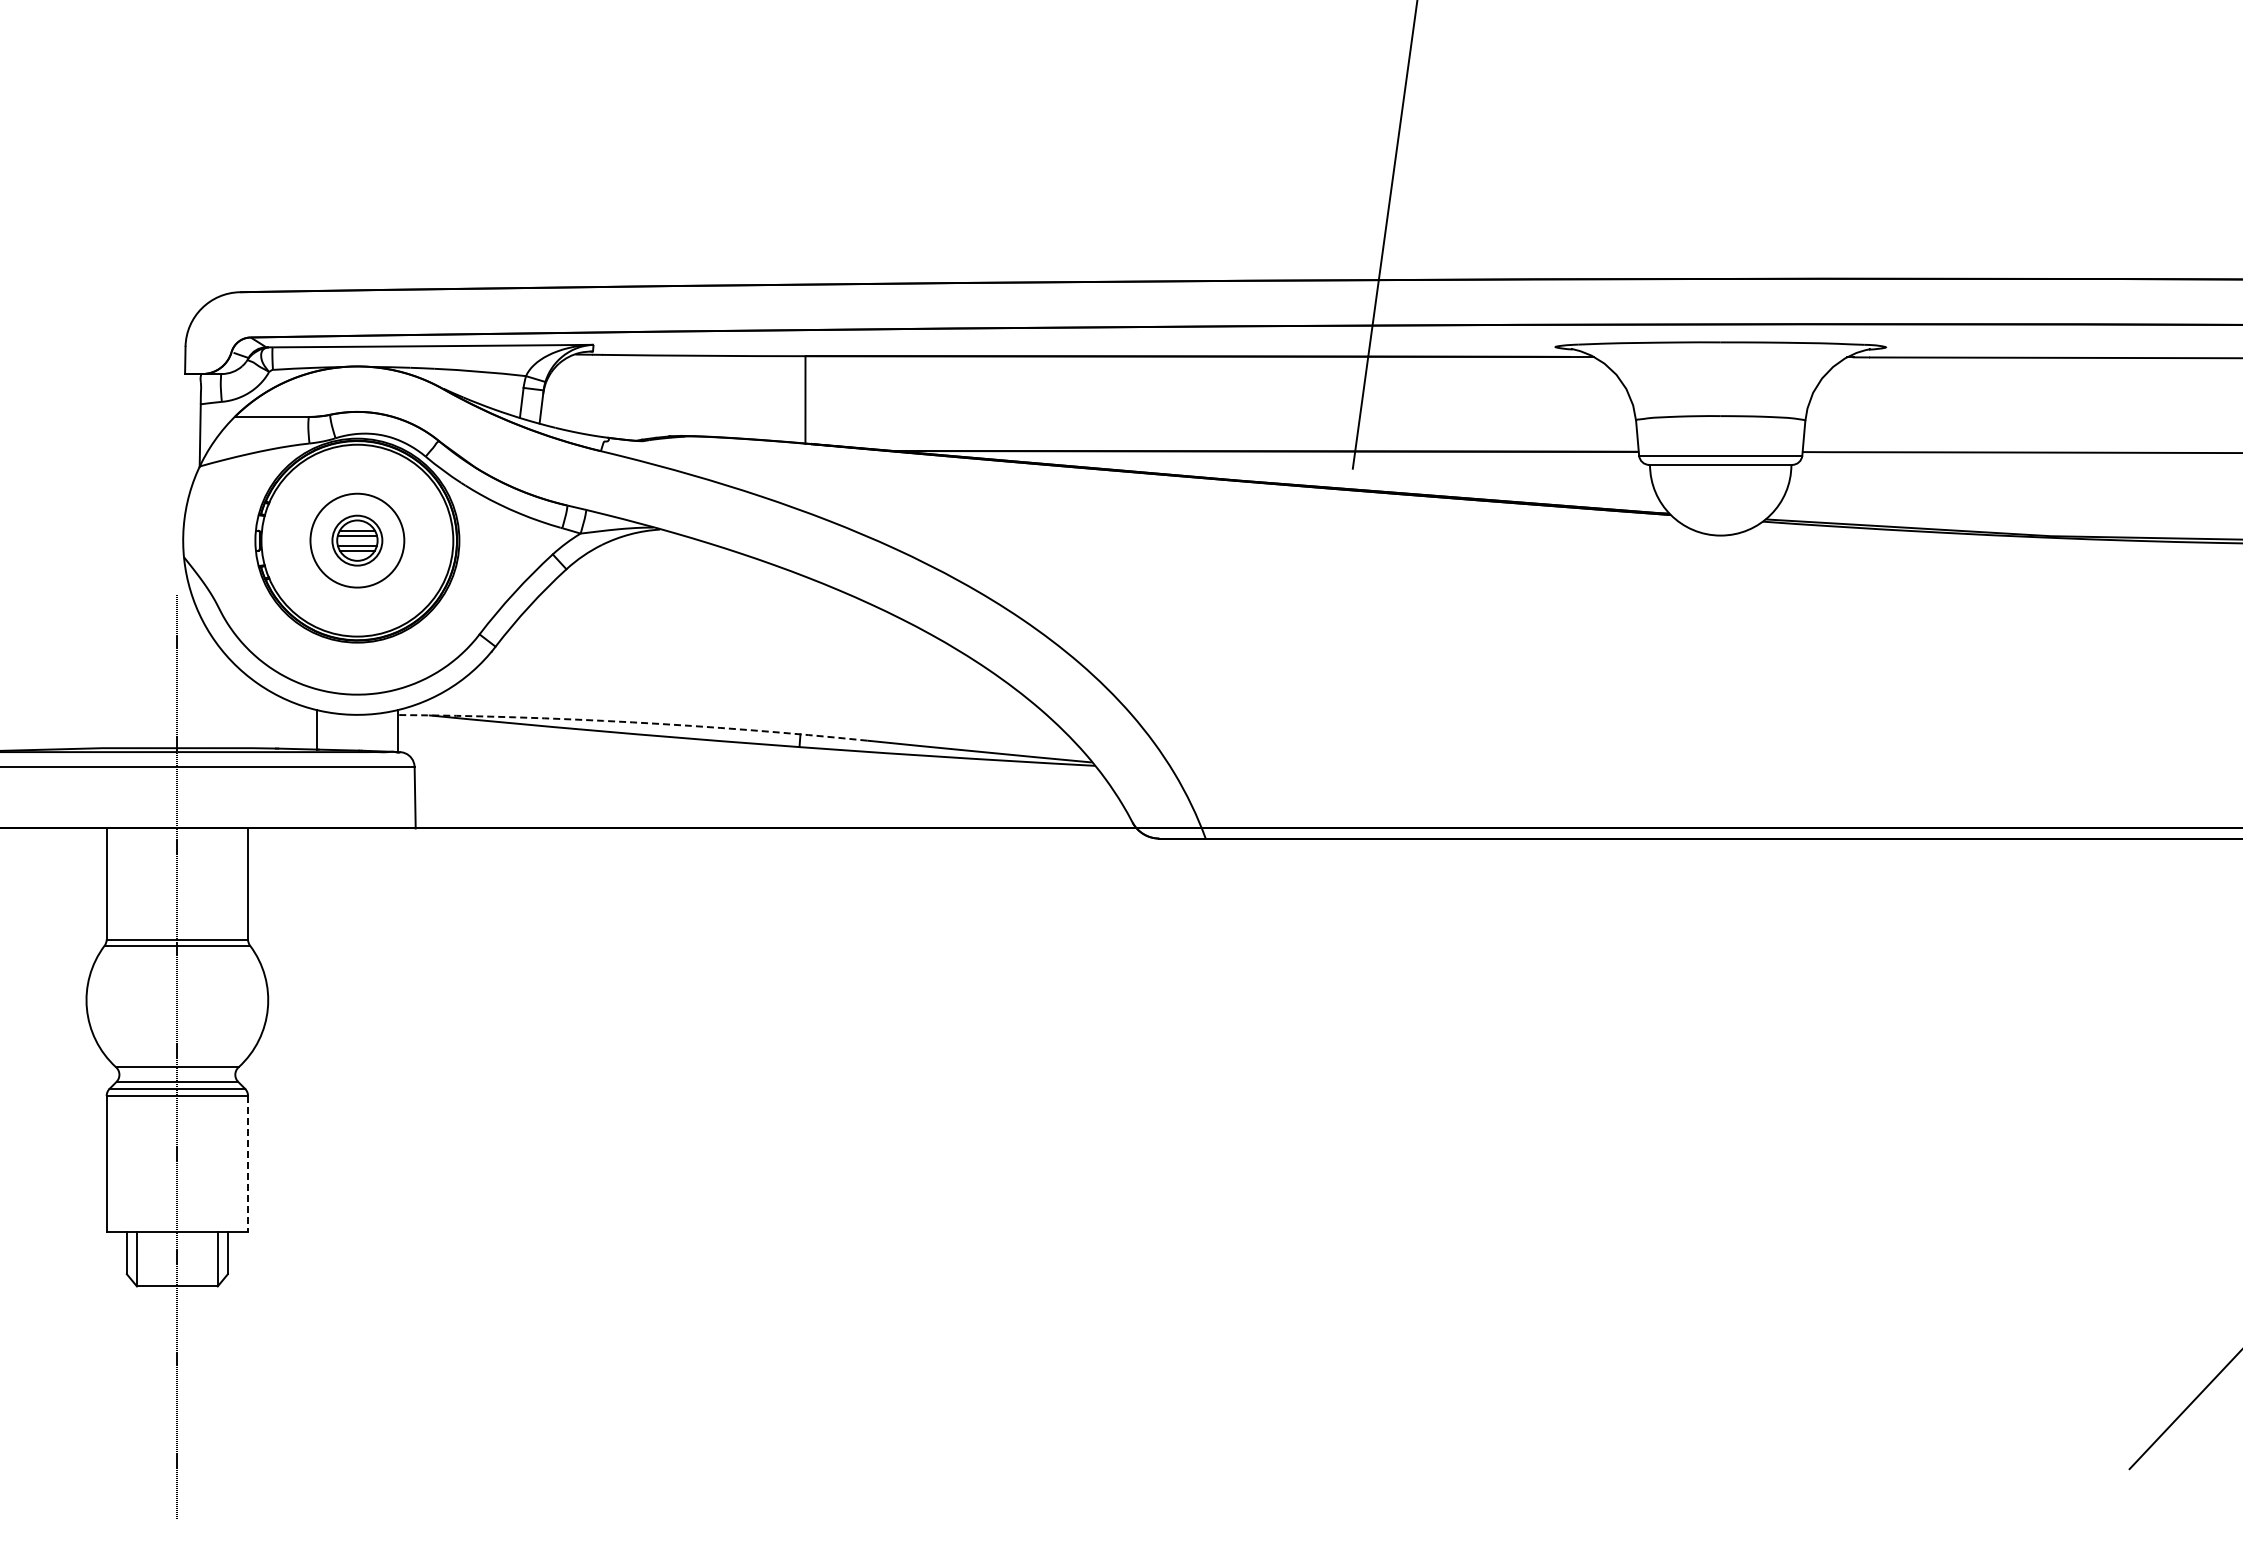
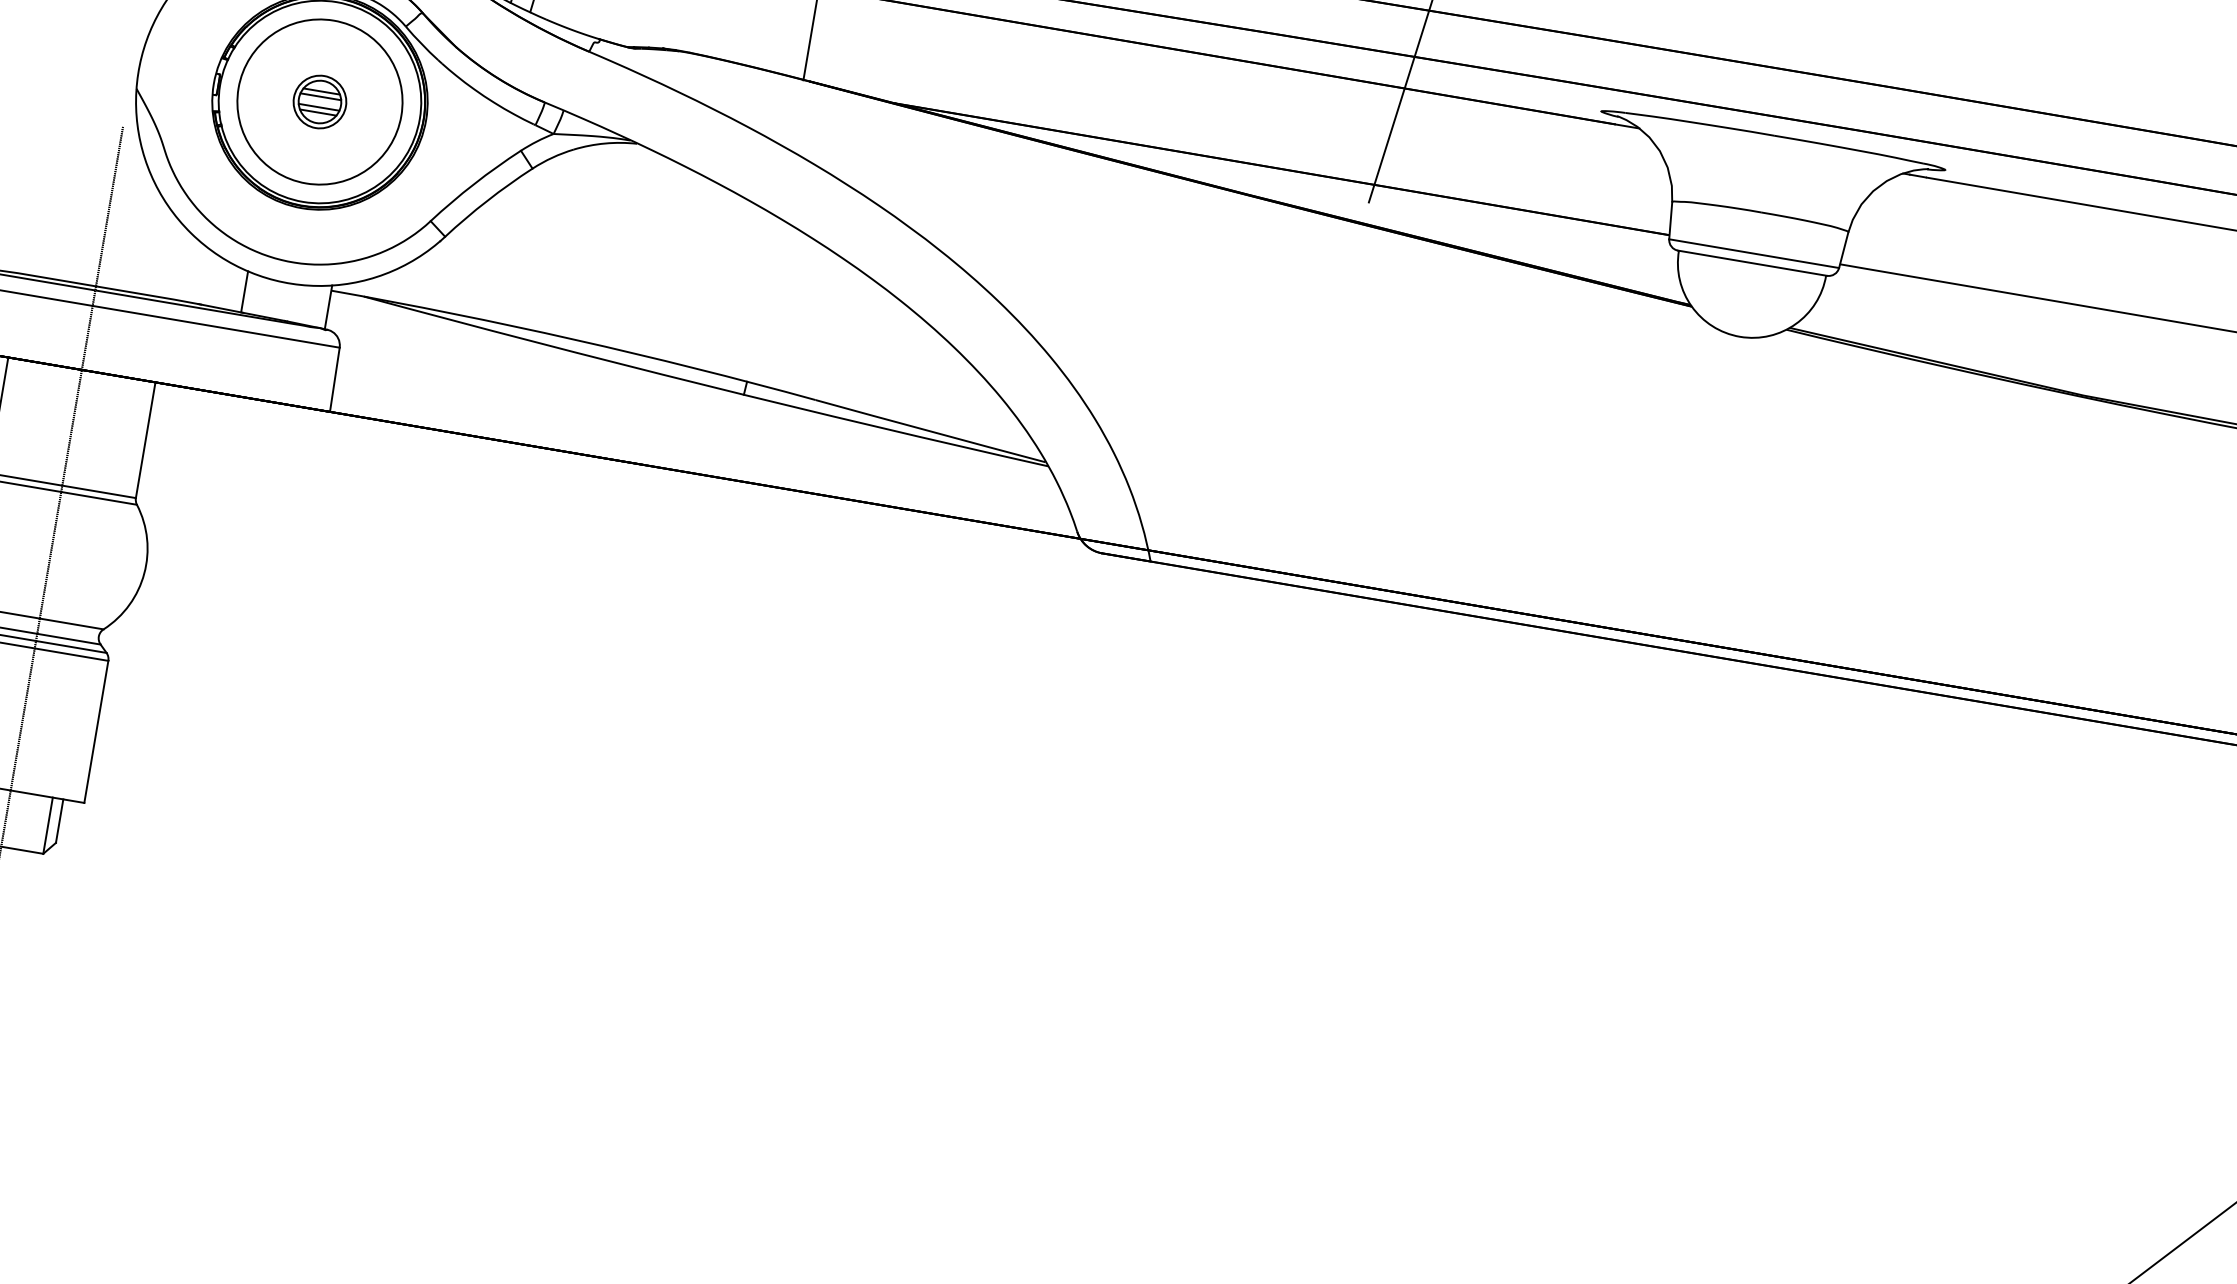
circle: (357, 540) -> (320, 101), size x1.67
arc: (632, 722) -> (574, 339), dashed -> solid
line: (248, 1164) -> (96, 732), dashed -> solid

